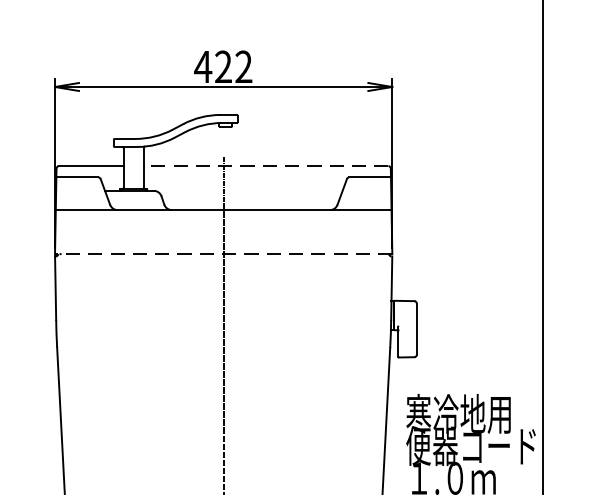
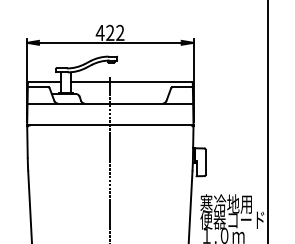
line: (264, 165) -> (130, 81), dashed -> solid
line: (221, 254) -> (109, 125), dashed -> solid

